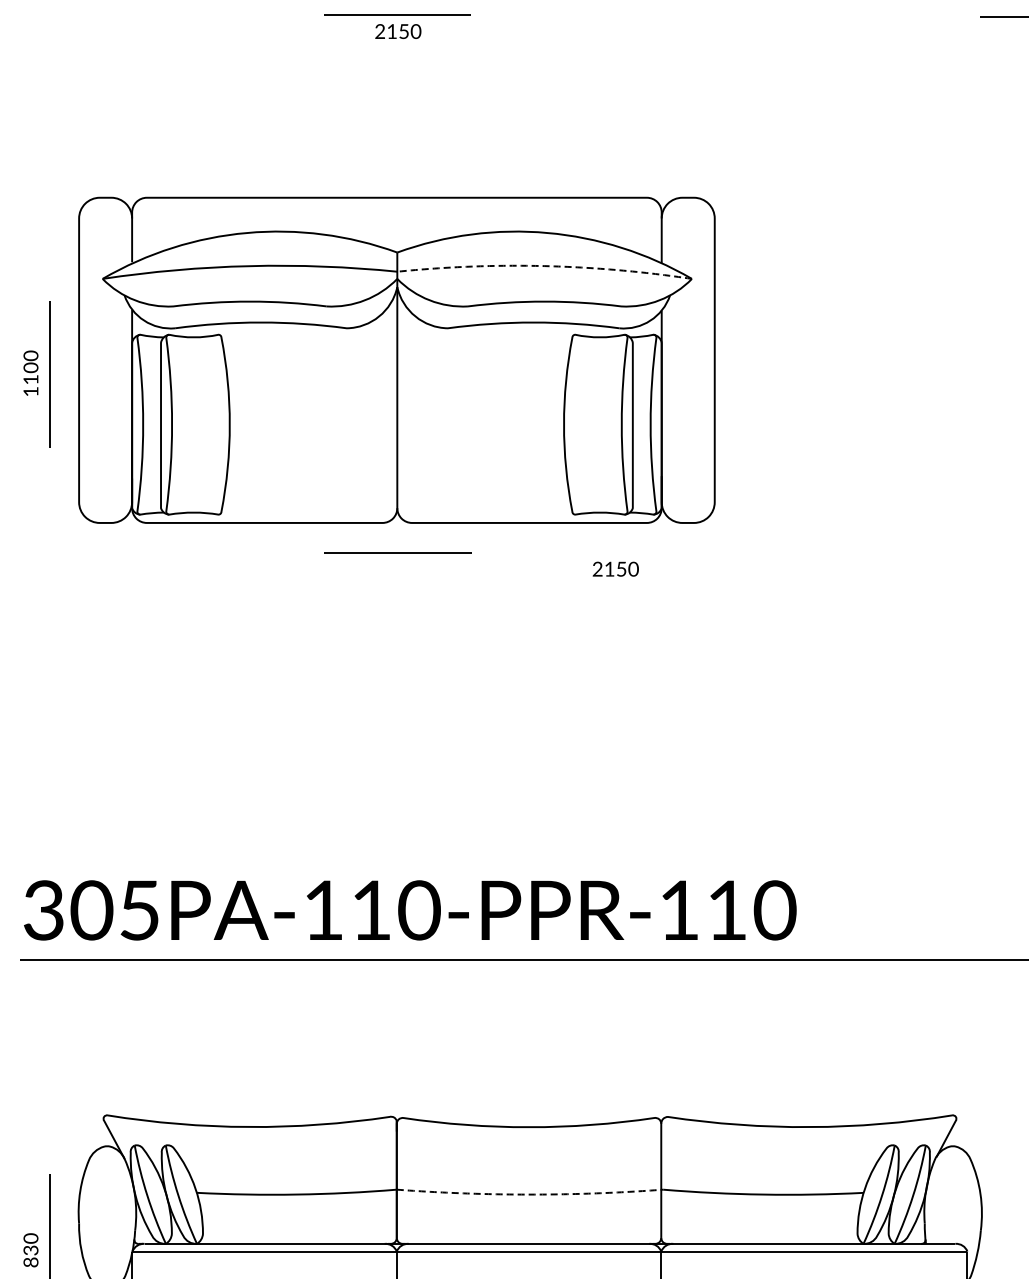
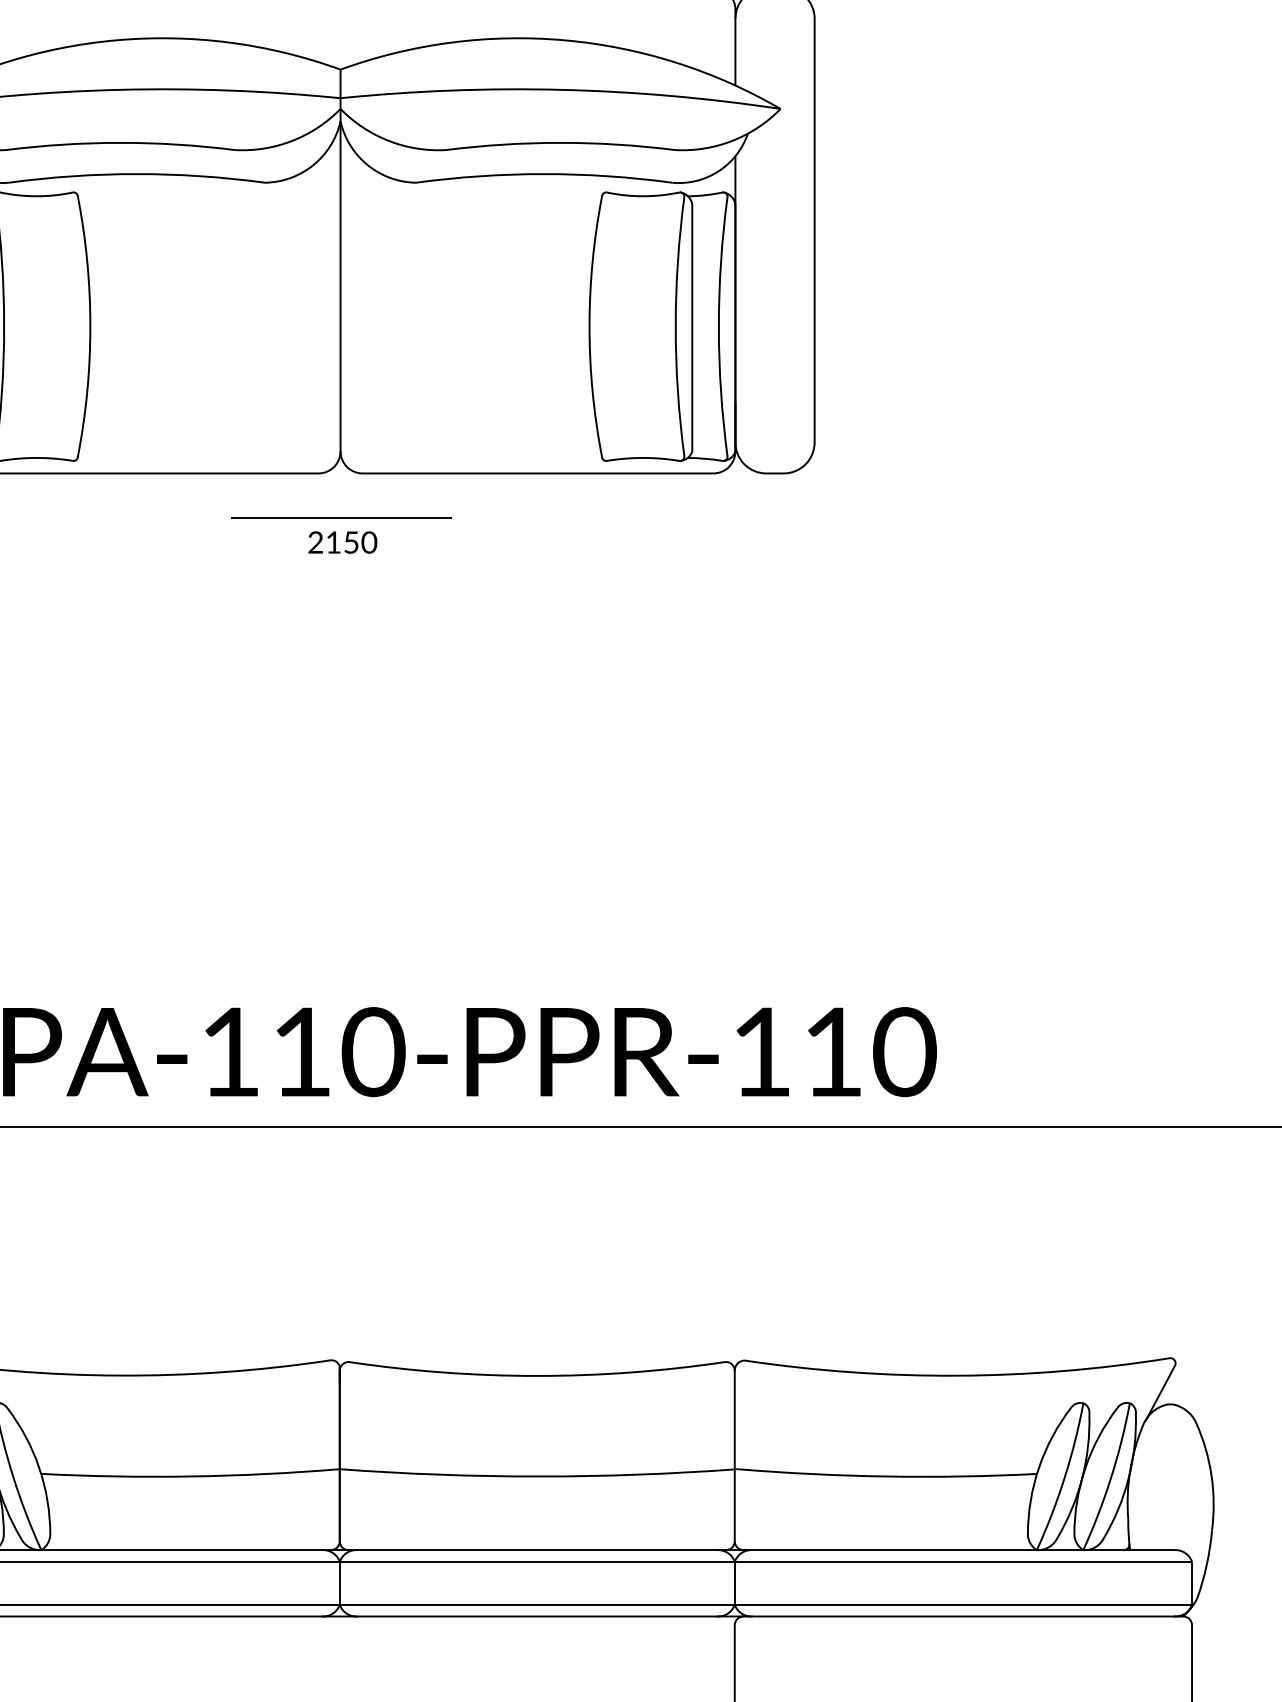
line: (544, 266) -> (560, 90), dashed -> solid
text: (615, 568) -> (342, 541), moved
line: (529, 1194) -> (537, 1476), dashed -> solid

